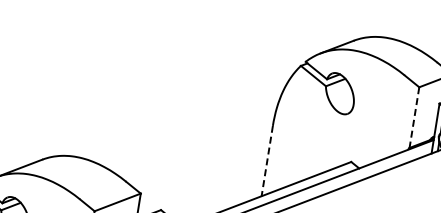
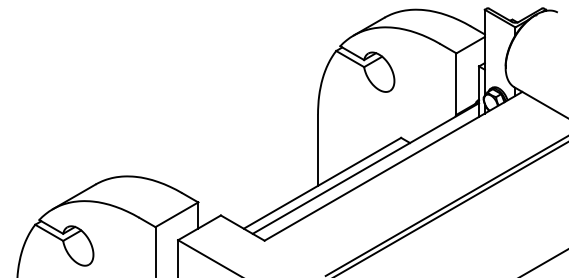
line: (414, 118) -> (456, 84), dashed -> solid
line: (267, 161) -> (318, 150), dashed -> solid

